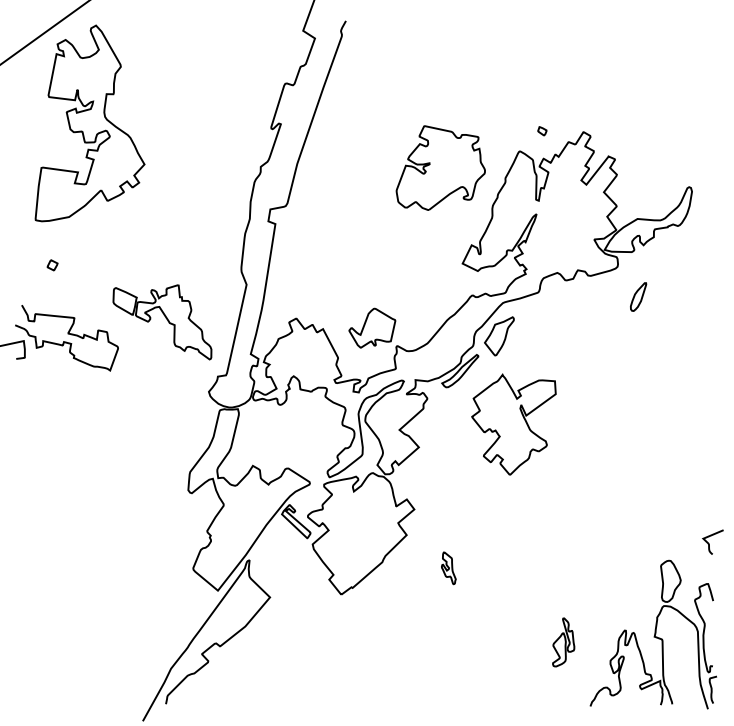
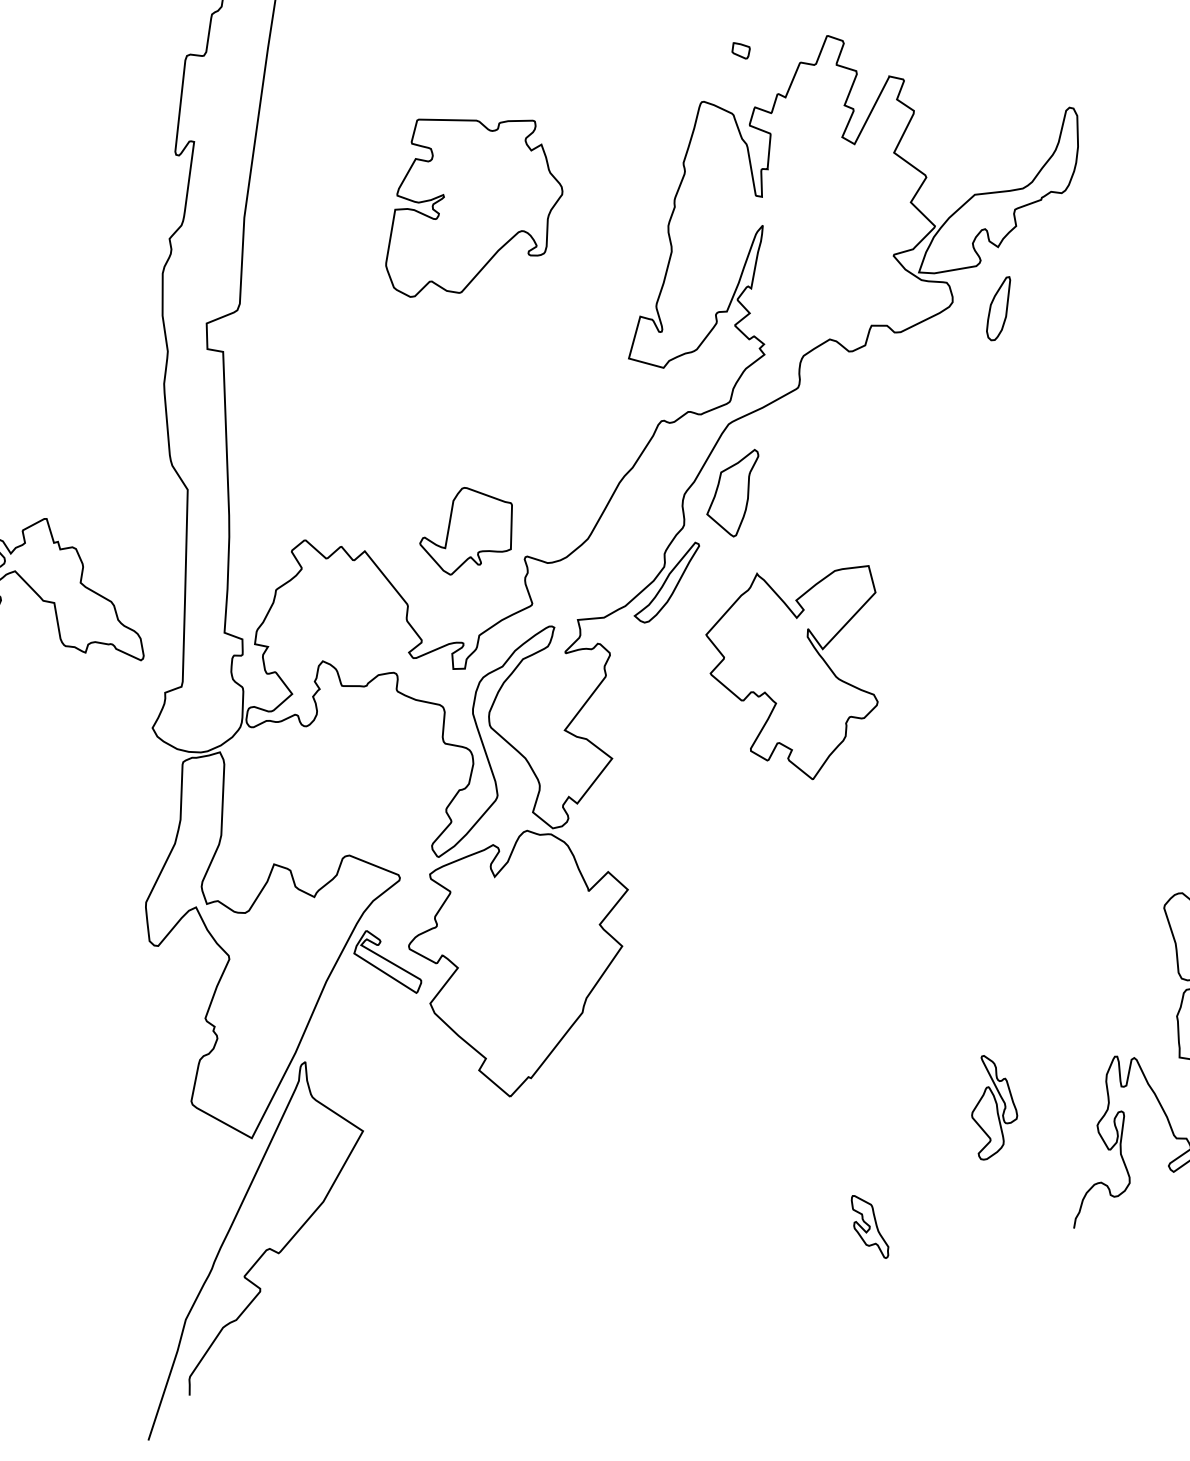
part: (440, 167) -> (468, 199), moved
part: (638, 296) -> (998, 307), moved
part: (448, 568) -> (868, 1227), moved

